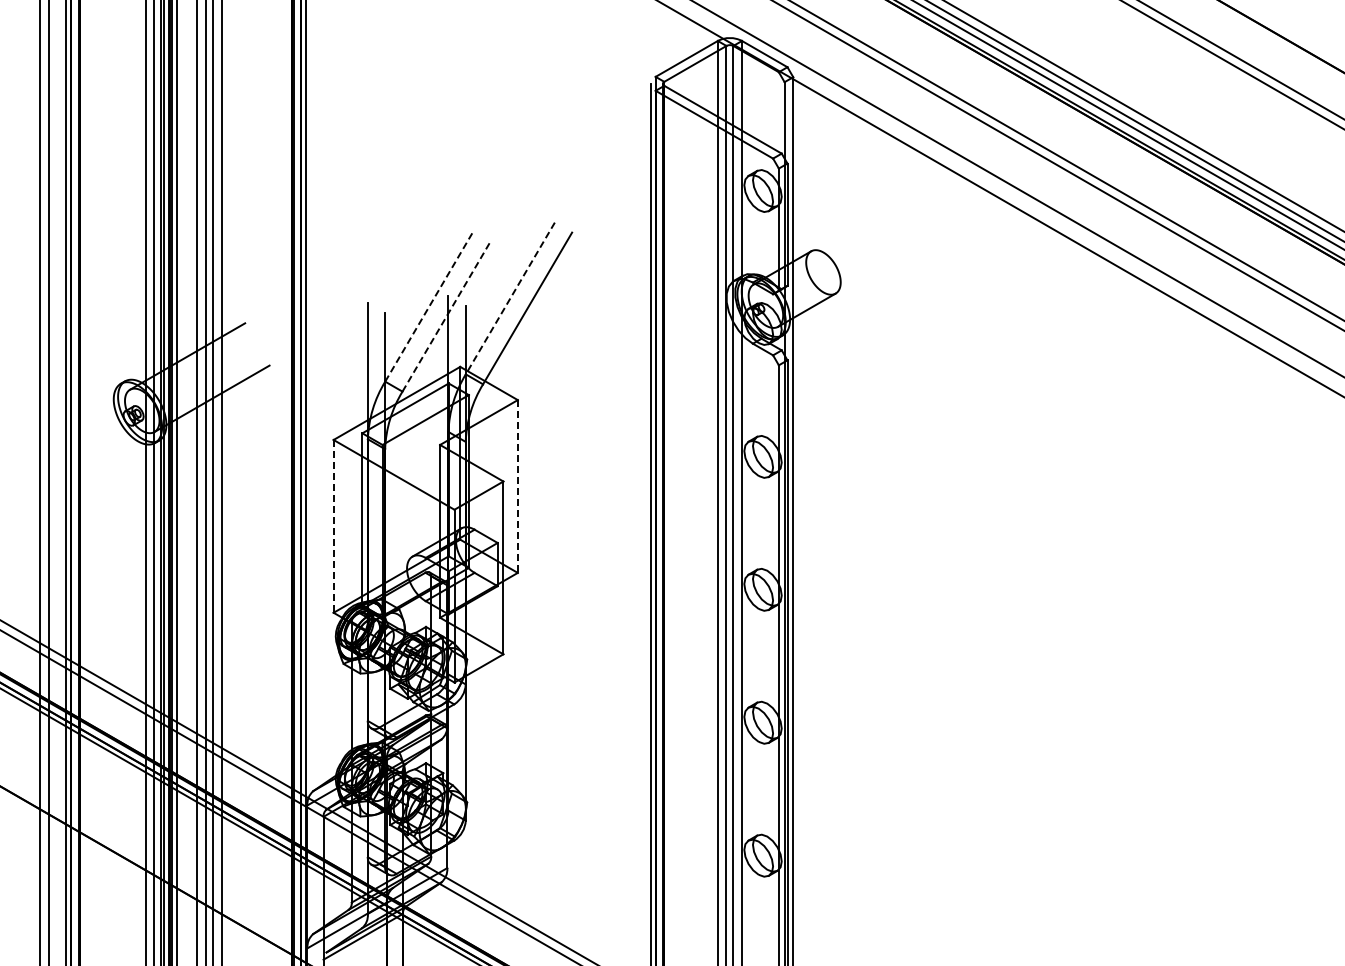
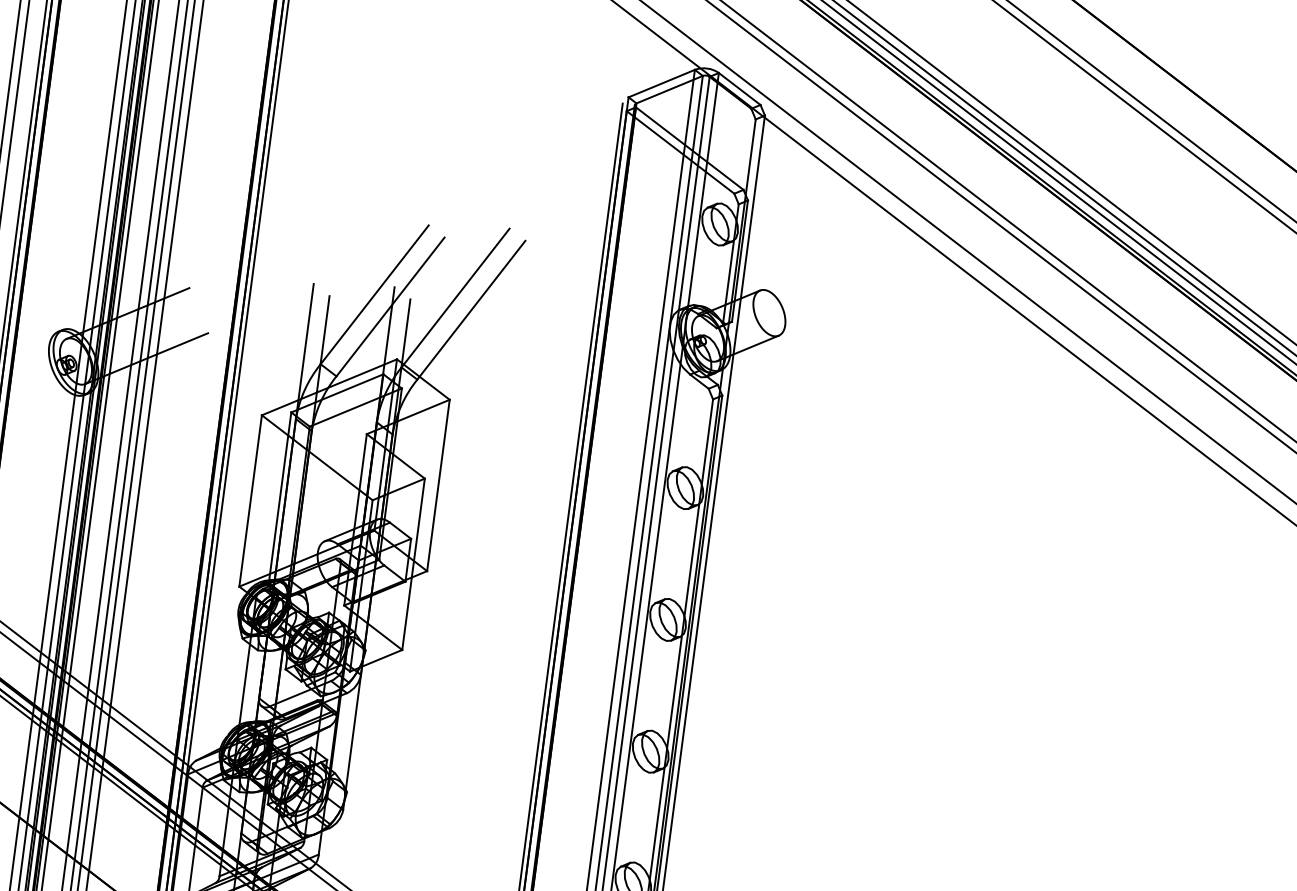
line: (510, 298) -> (455, 298), dashed -> solid
line: (429, 305) -> (374, 294), dashed -> solid
line: (447, 315) -> (391, 306), dashed -> solid
line: (517, 487) -> (437, 486), dashed -> solid
line: (333, 526) -> (250, 501), dashed -> solid

